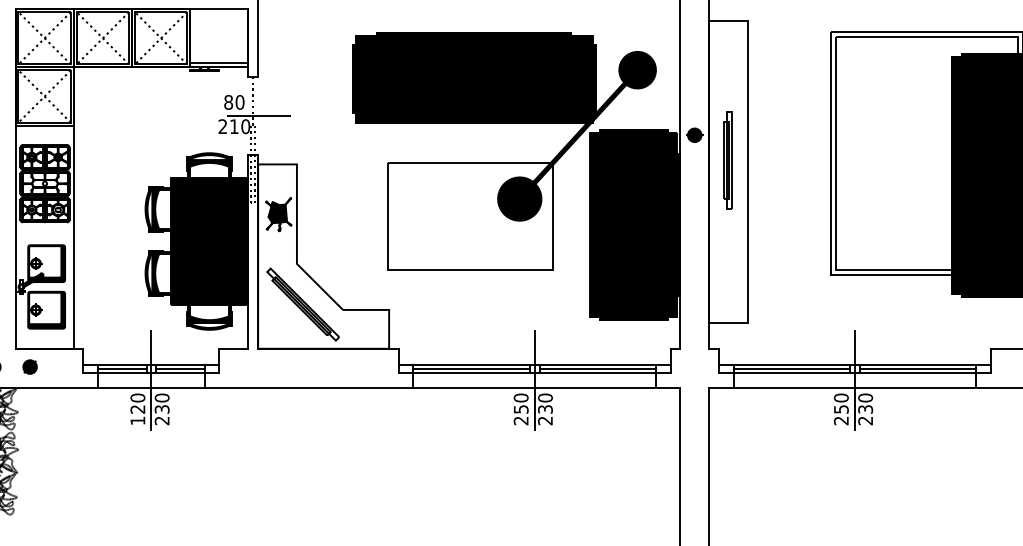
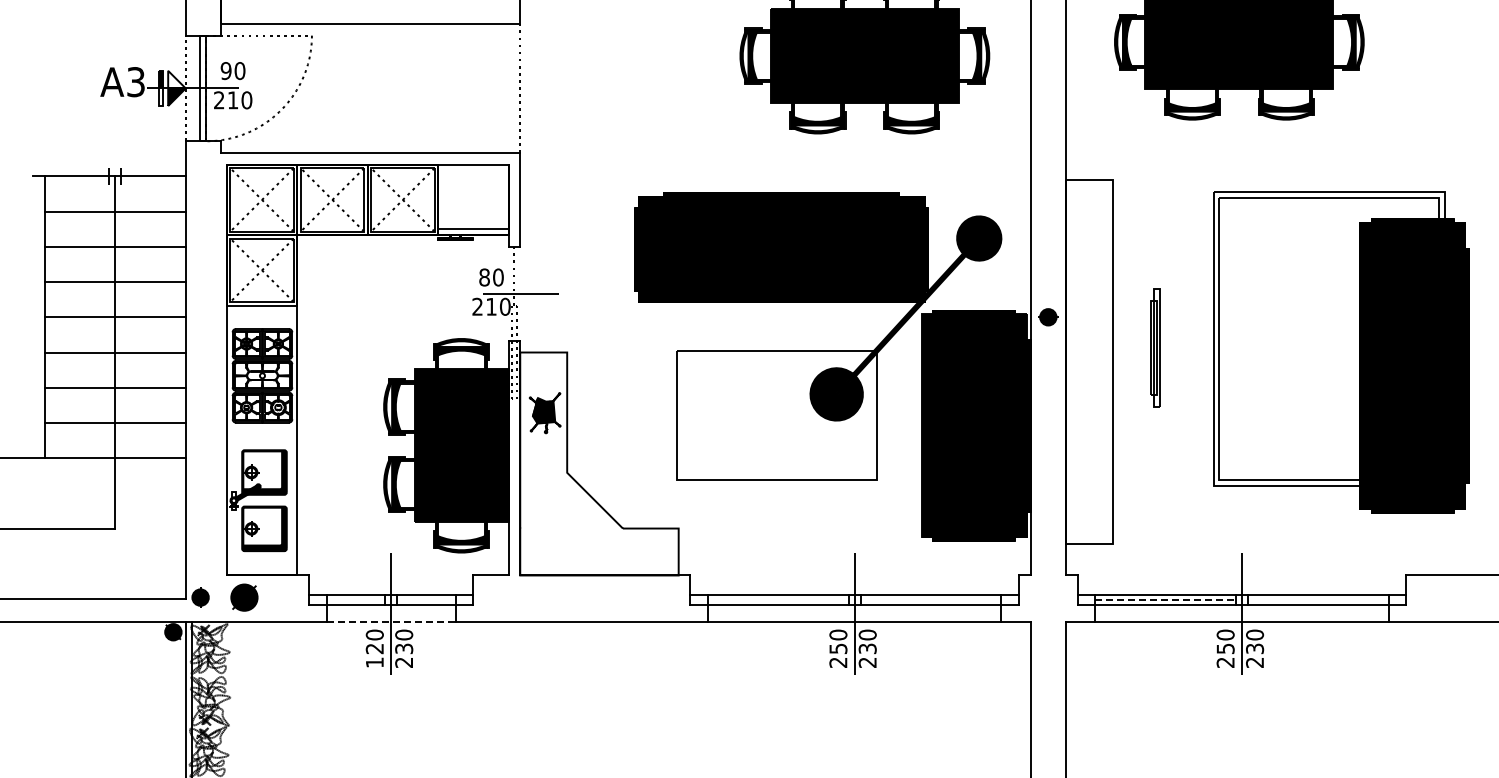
part: (727, 160) -> (1155, 347), moved
part: (302, 304) -> (574, 521), removed
part: (30, 366) -> (244, 597), size x1.6
line: (121, 369) -> (355, 600), removed
line: (180, 369) -> (426, 600), removed
line: (471, 369) -> (778, 600), removed
line: (597, 369) -> (930, 600), removed
line: (792, 369) -> (1166, 600), solid -> dashed
line: (917, 369) -> (1317, 600), removed
line: (151, 387) -> (391, 622), solid -> dashed

